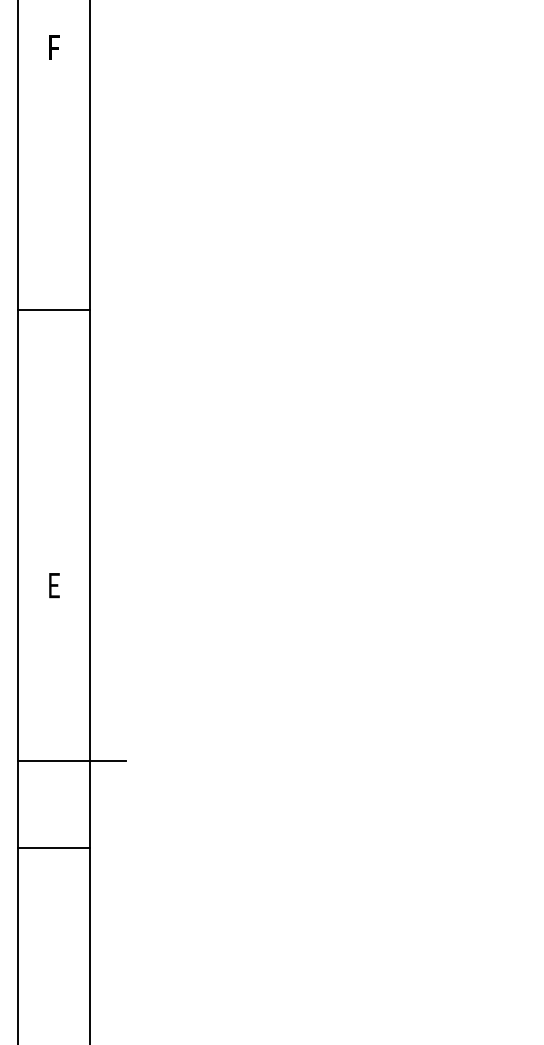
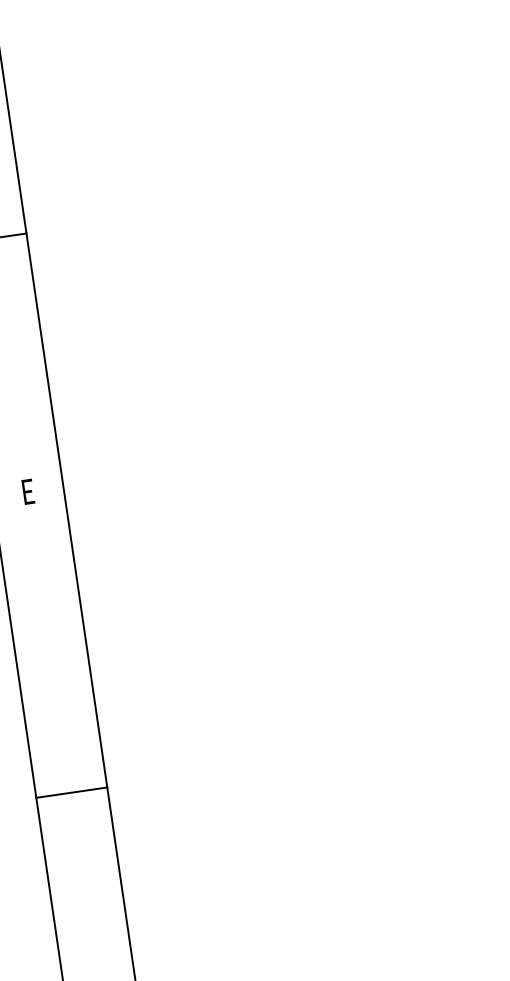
text: (54, 585) -> (28, 491), moved
line: (71, 761) -> (73, 683), removed
line: (53, 847) -> (71, 792), moved

